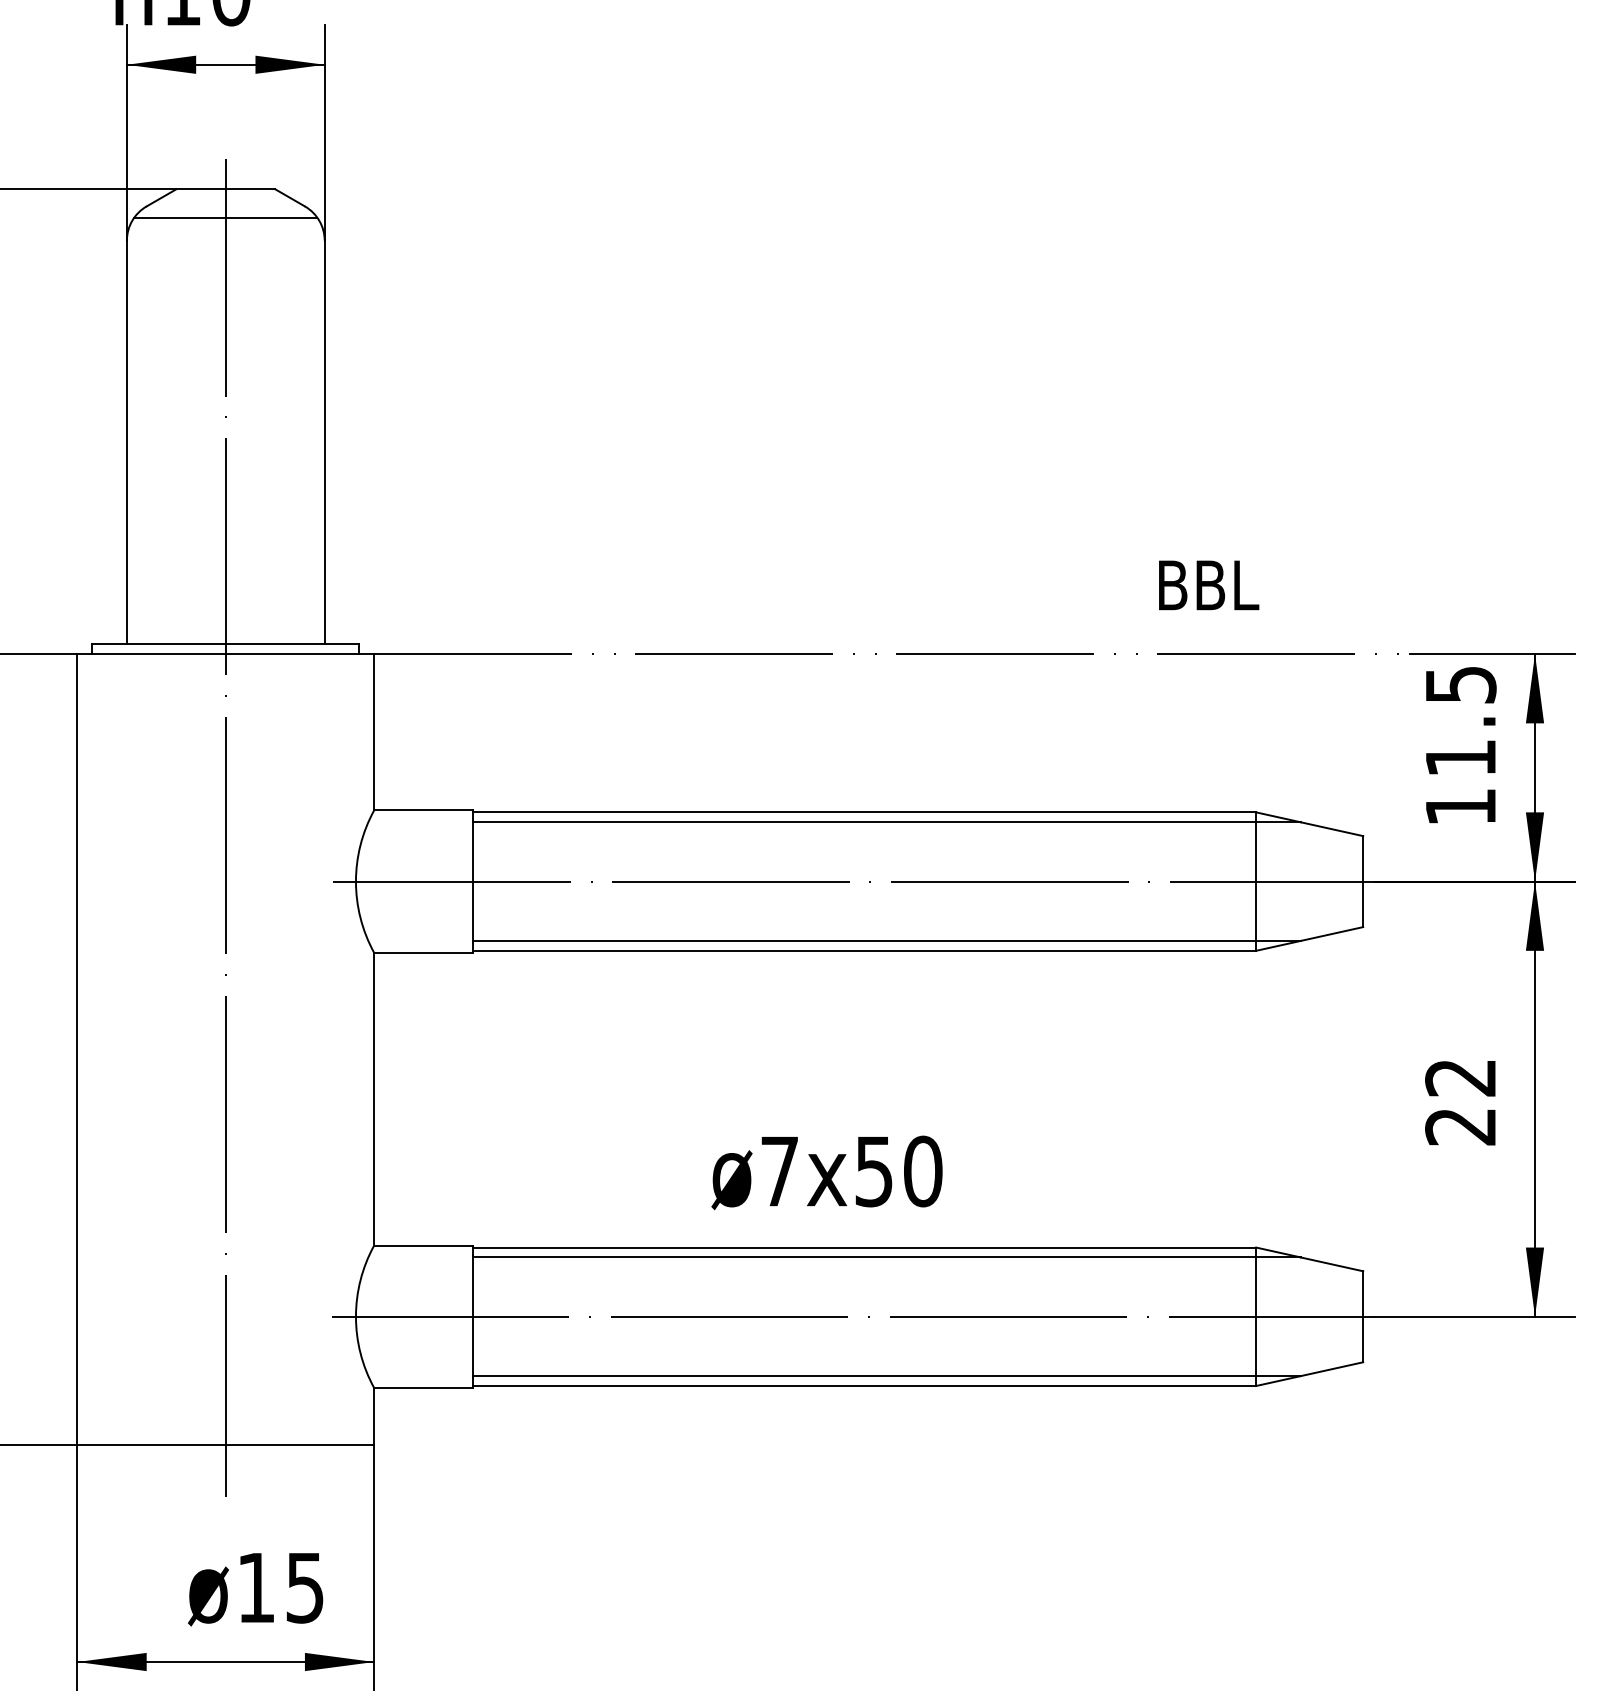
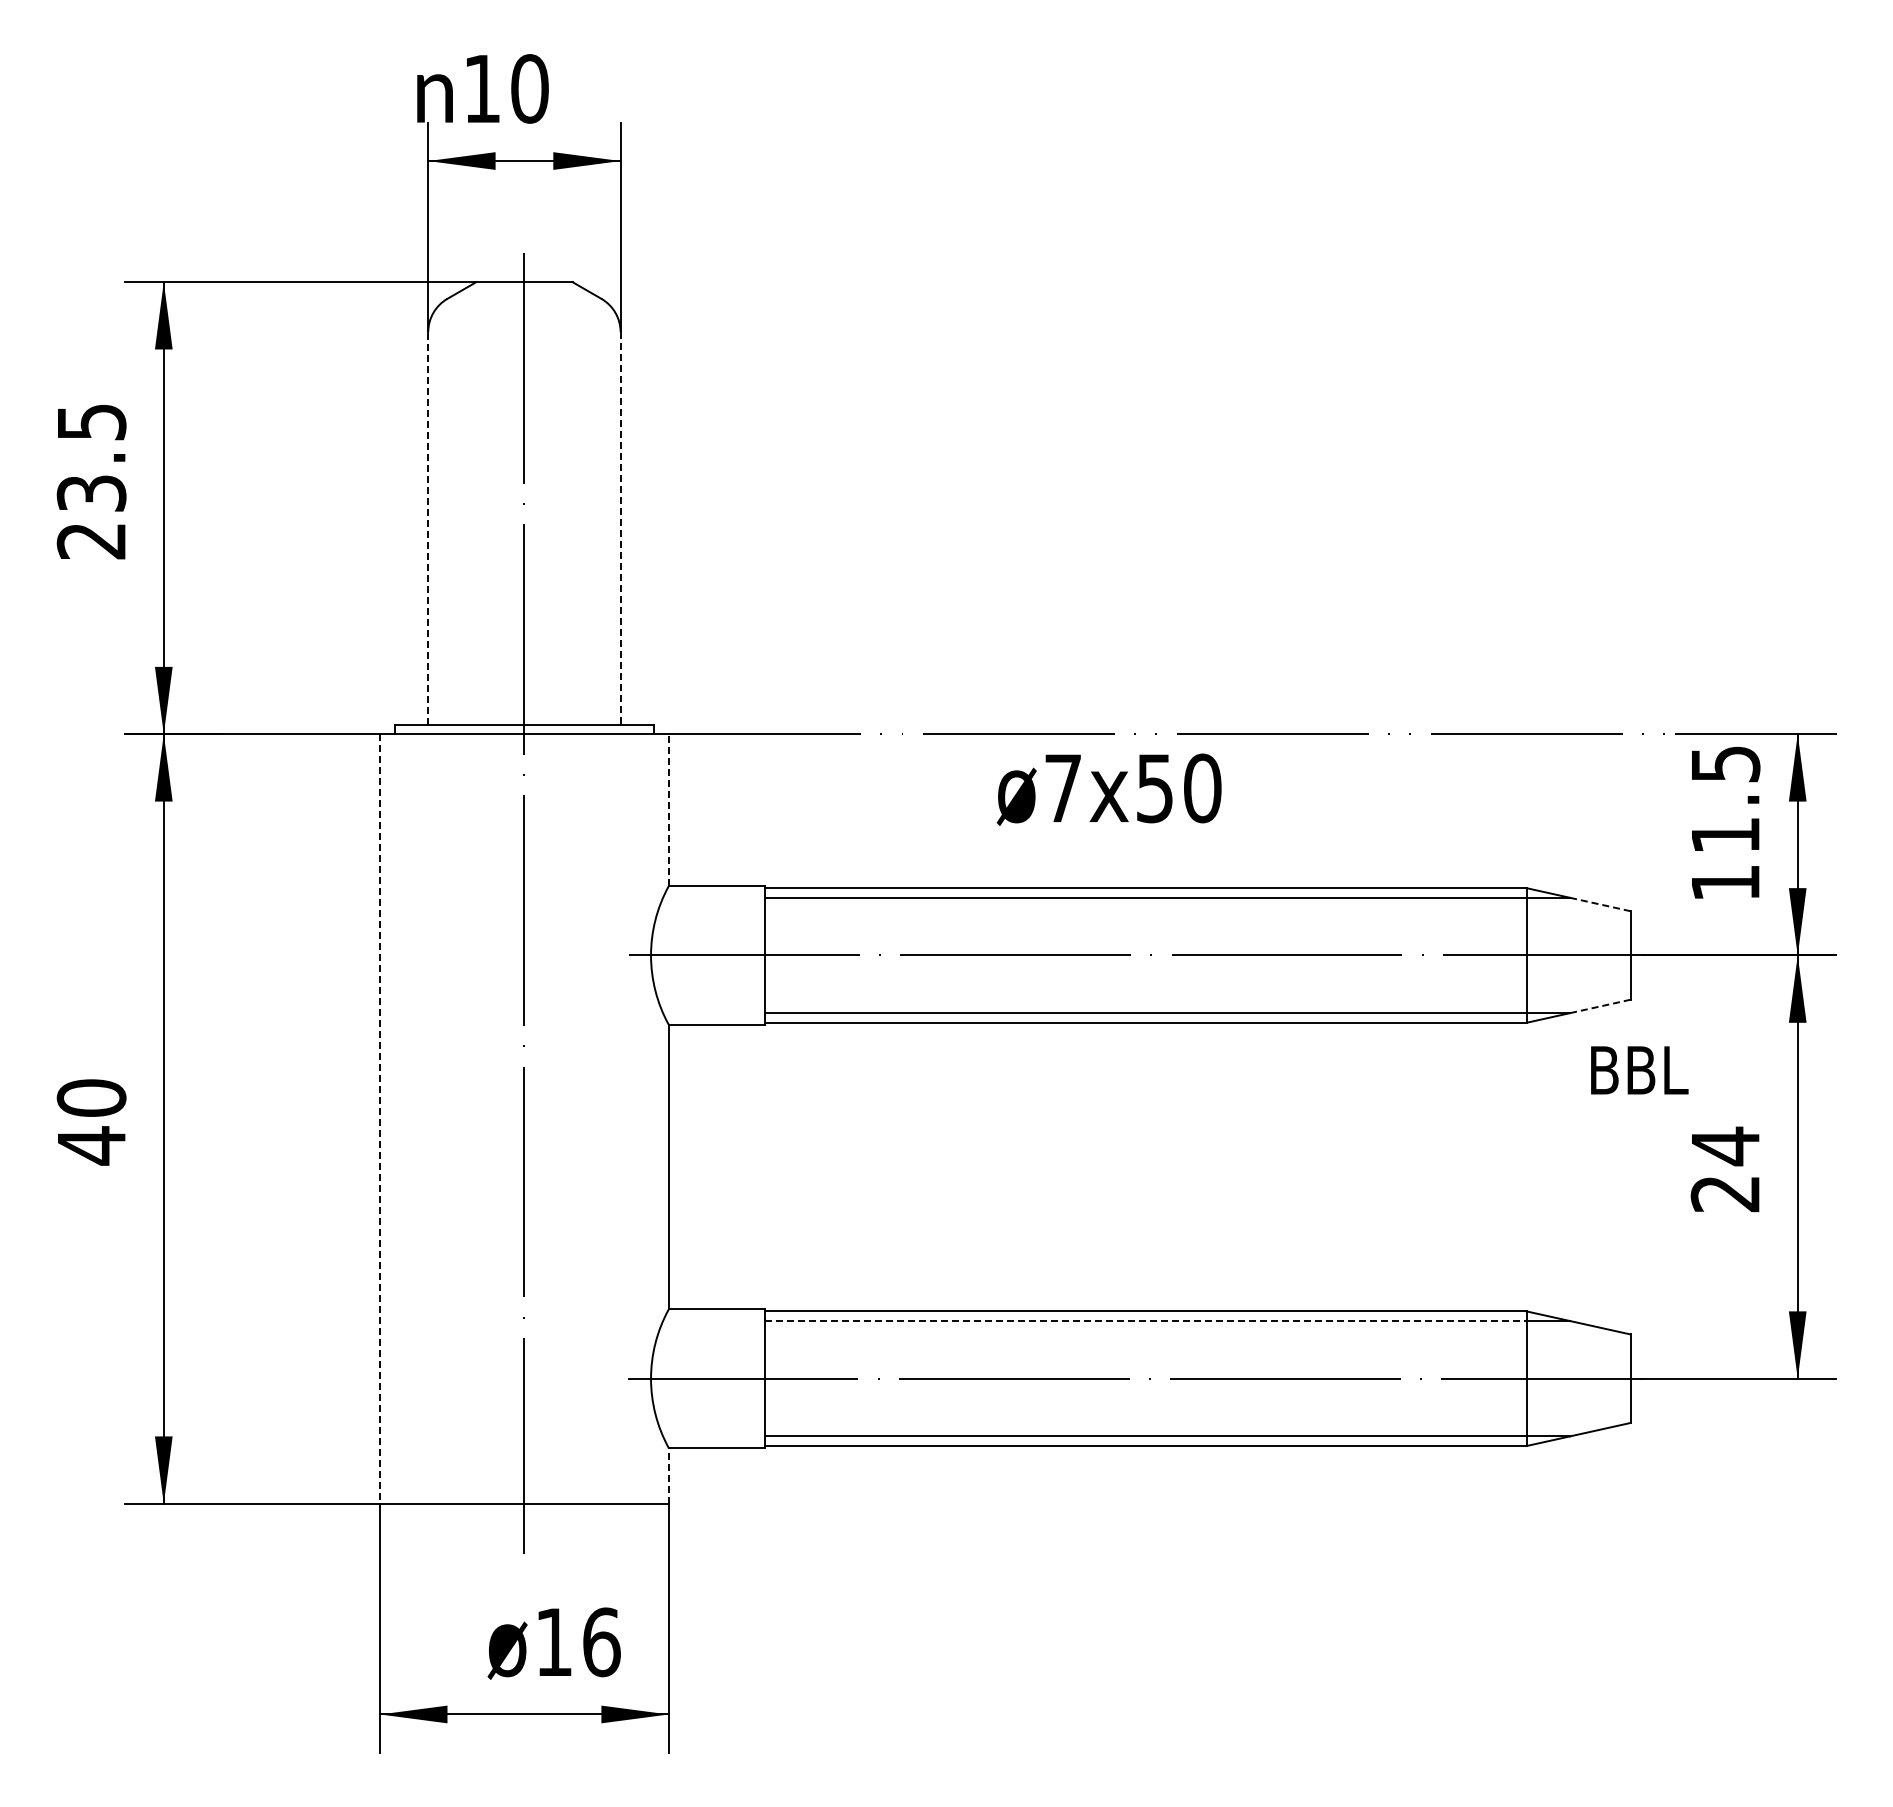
line: (225, 217) -> (524, 309), removed
line: (127, 441) -> (428, 527), solid -> dashed
line: (324, 442) -> (620, 528), solid -> dashed
text: (1208, 585) -> (1639, 1070), moved
line: (373, 732) -> (668, 810), solid -> dashed
line: (1331, 829) -> (1599, 904), solid -> dashed
line: (1331, 934) -> (1599, 1006), solid -> dashed
line: (77, 1050) -> (380, 1119), solid -> dashed
text: (1459, 1078) -> (1724, 1146), 22 -> 24
text: (826, 1172) -> (1108, 789), moved
line: (864, 1257) -> (1145, 1321), solid -> dashed
line: (373, 1416) -> (668, 1475), solid -> dashed
text: (305, 1588) -> (601, 1642), 15 -> 16

